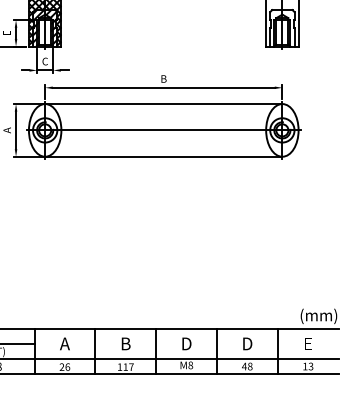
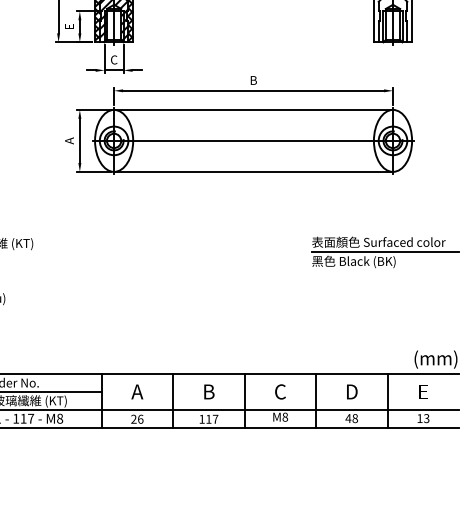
part: (275, 225) -> (385, 252), added
text: (186, 343) -> (280, 391), D -> C

